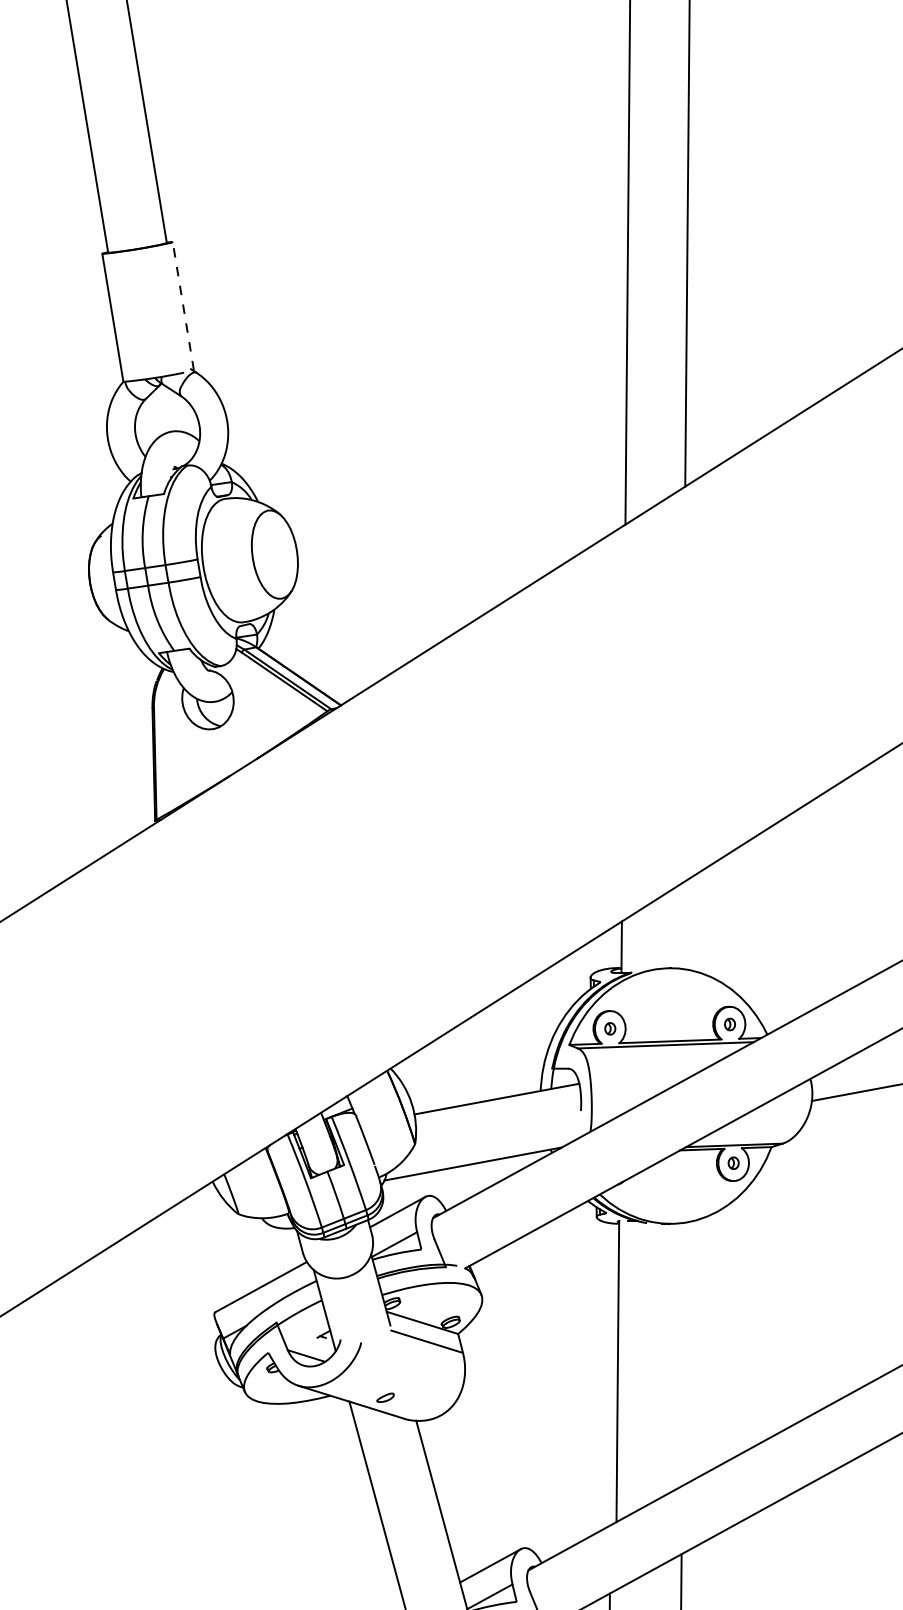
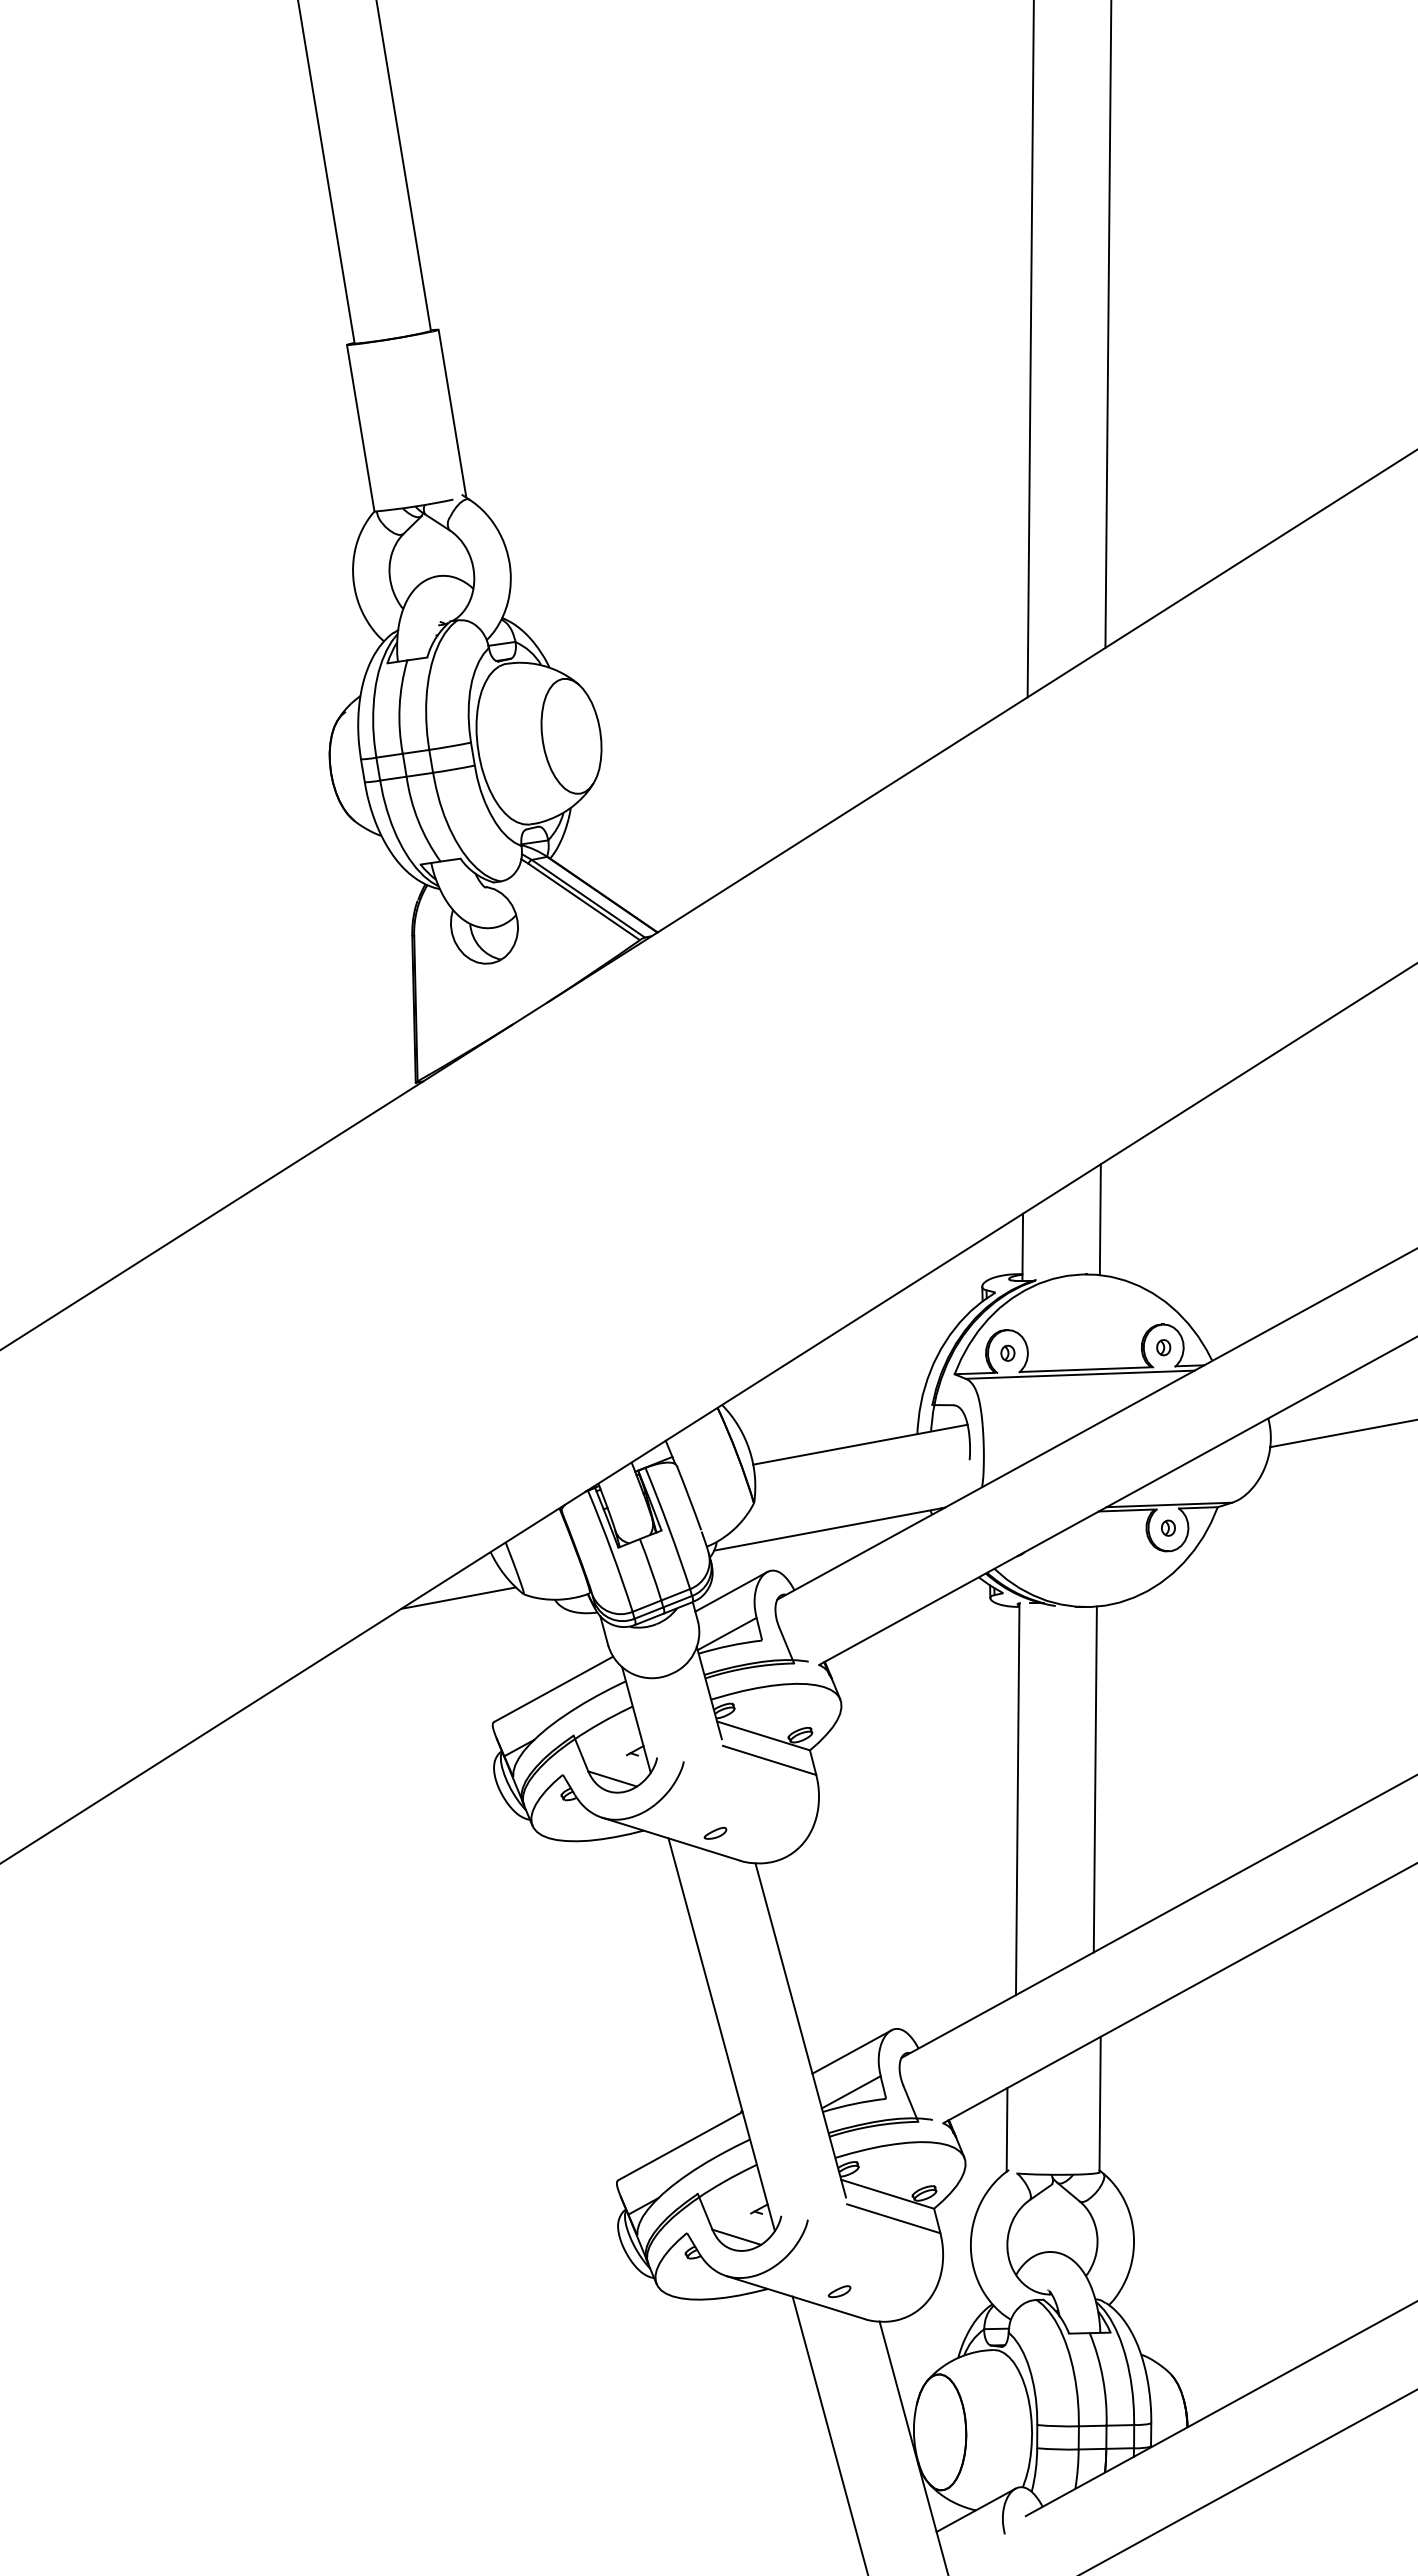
line: (183, 305) -> (452, 412), dashed -> solid
line: (680, 925) -> (1099, 1219), added
line: (188, 1216) -> (458, 1597), added
line: (676, 1356) -> (1094, 1779), added

